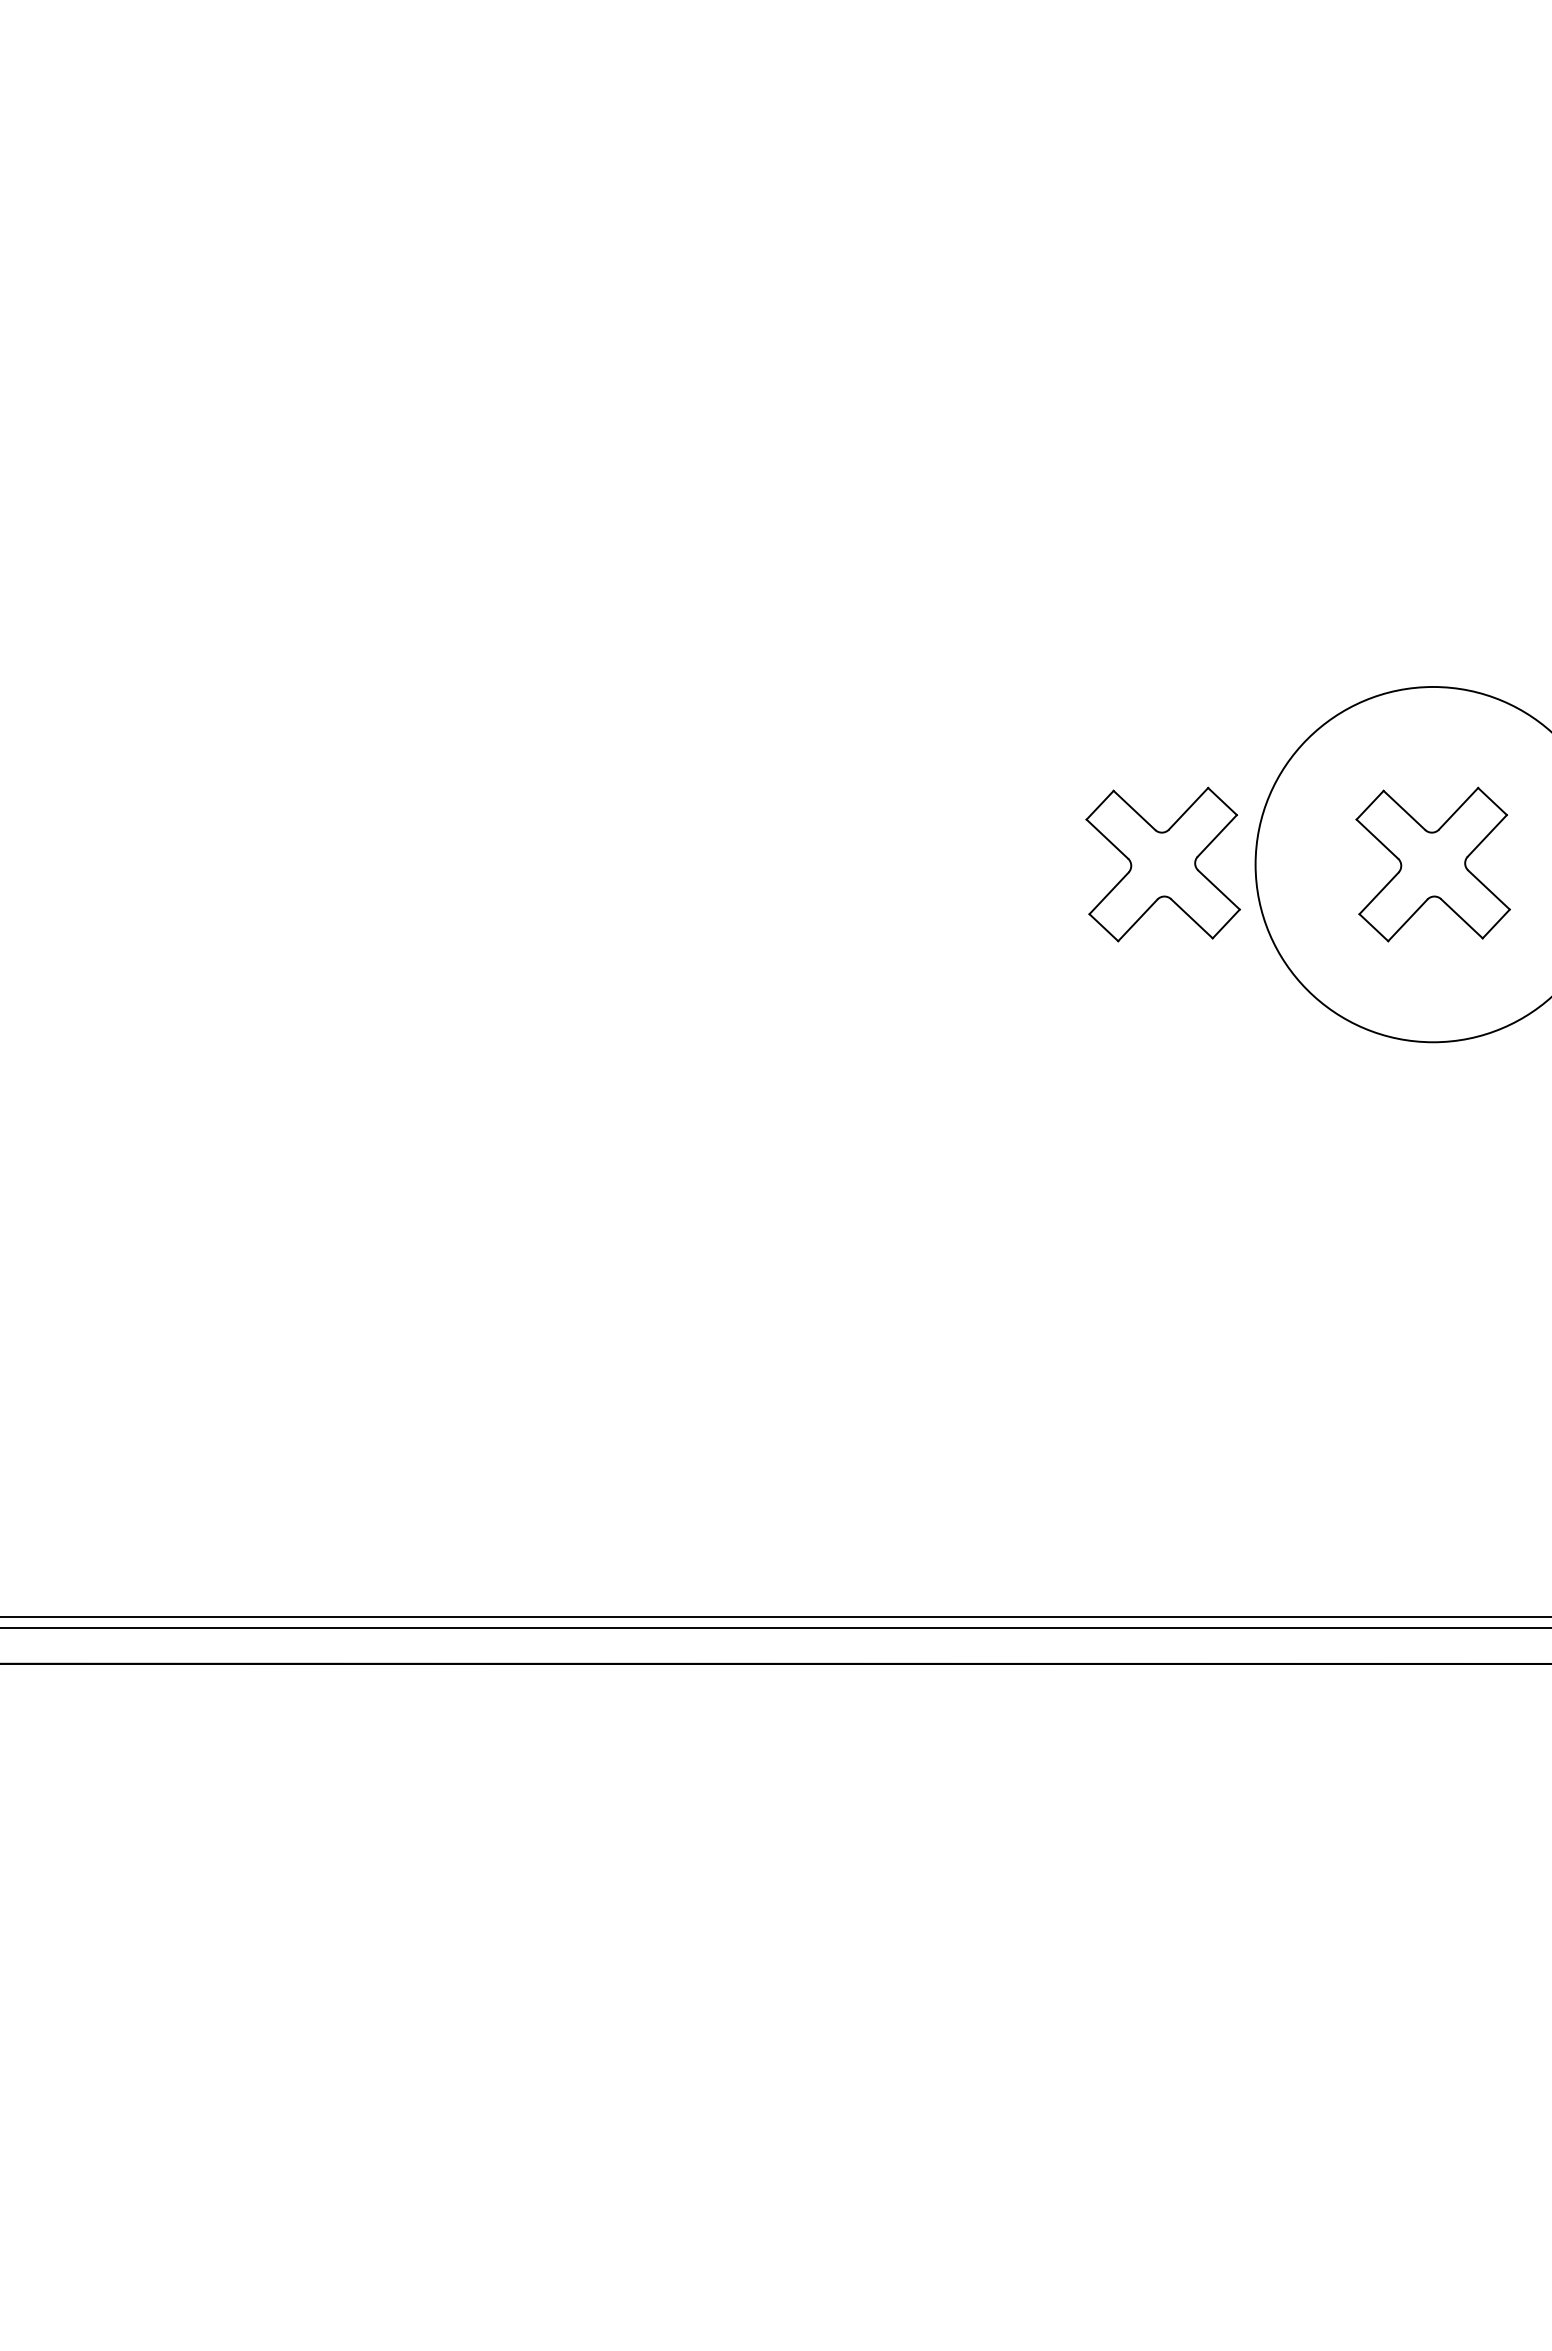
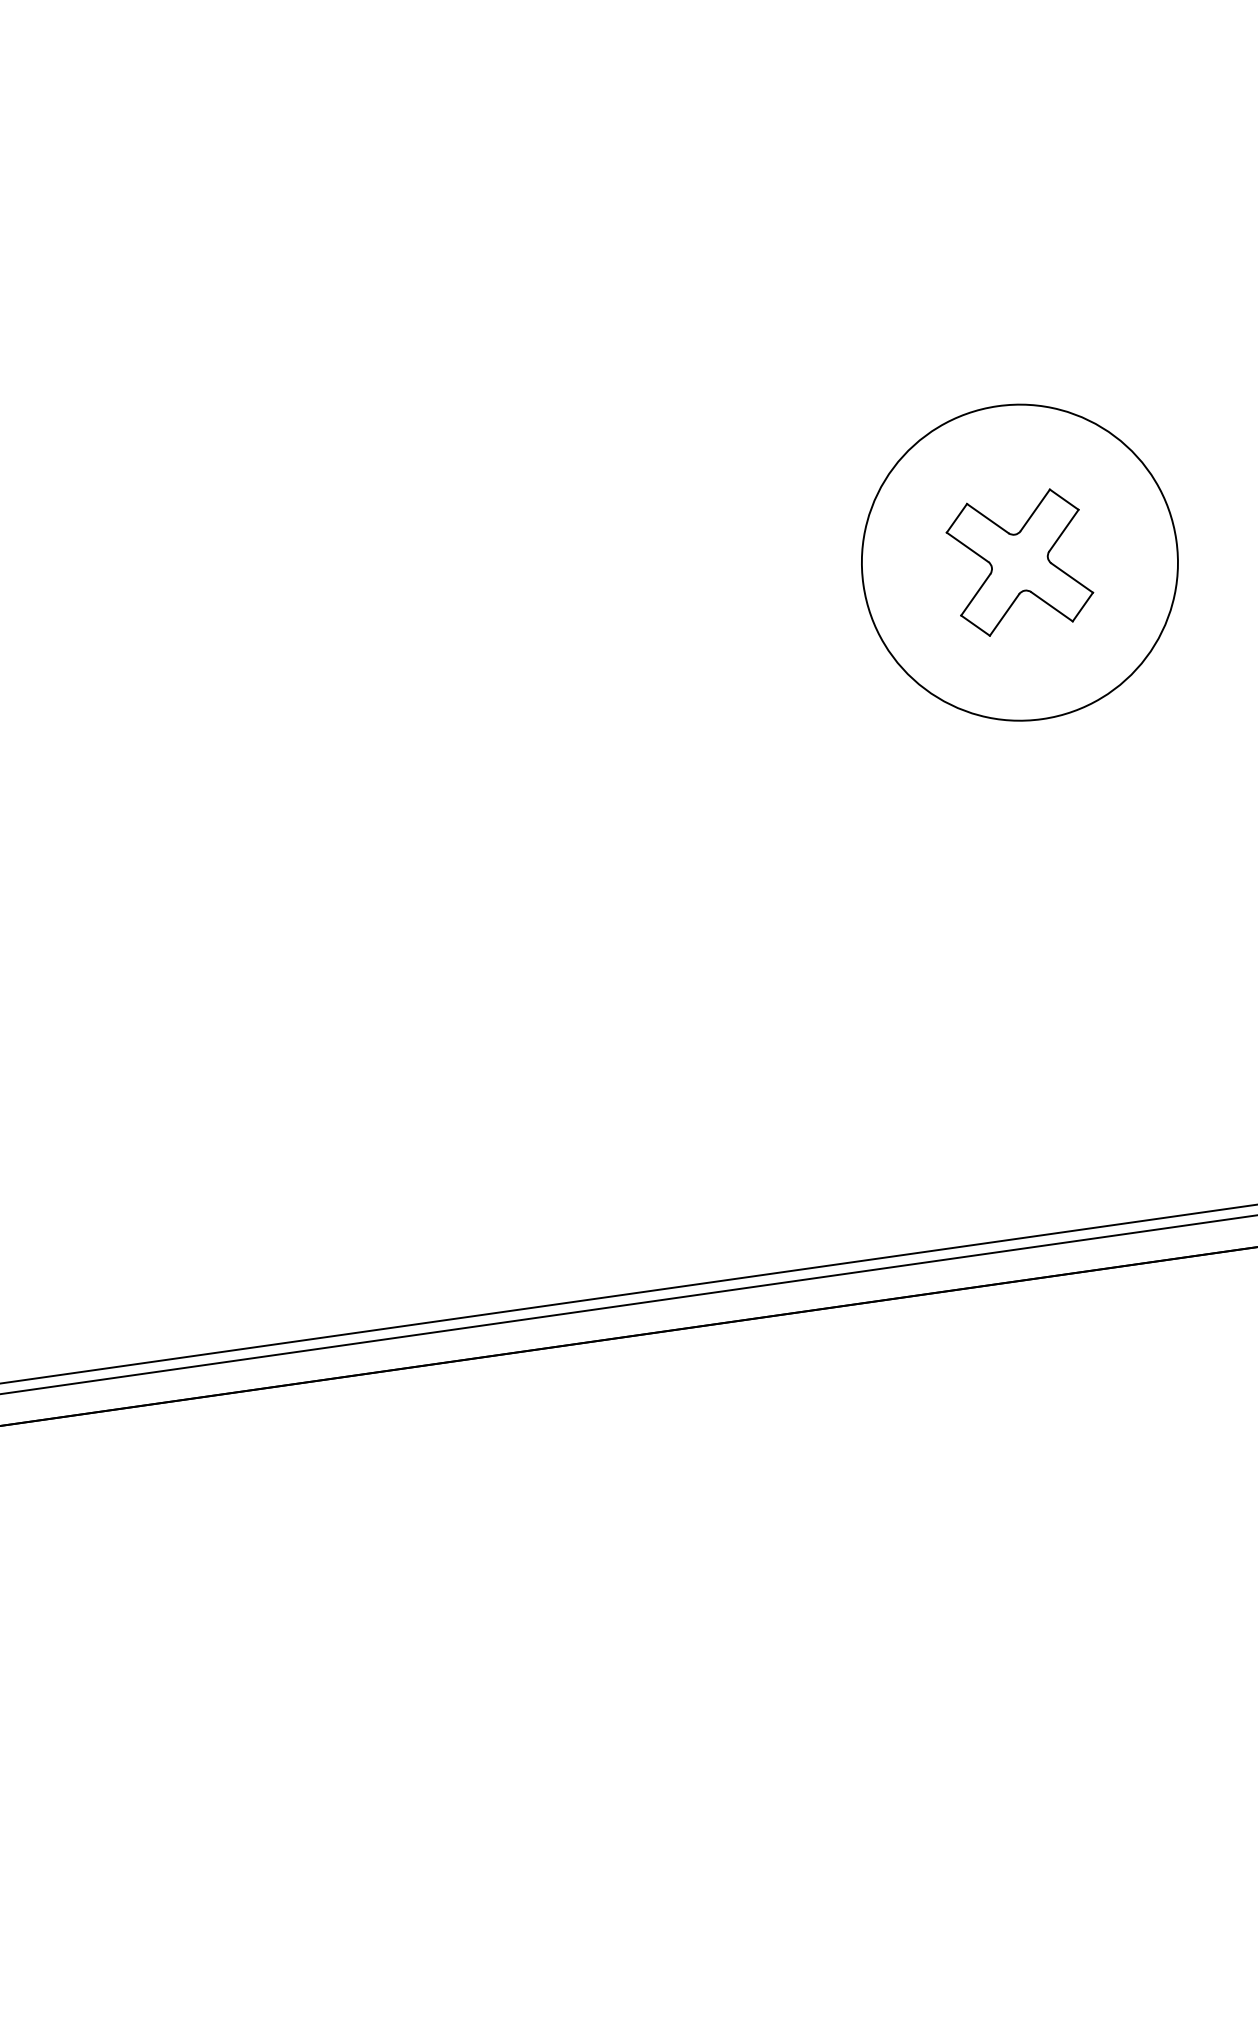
part: (1162, 864) -> (781, 596), removed

